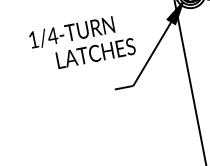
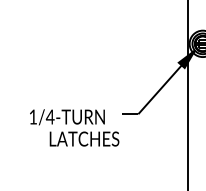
text: (82, 42) -> (74, 127), moved

